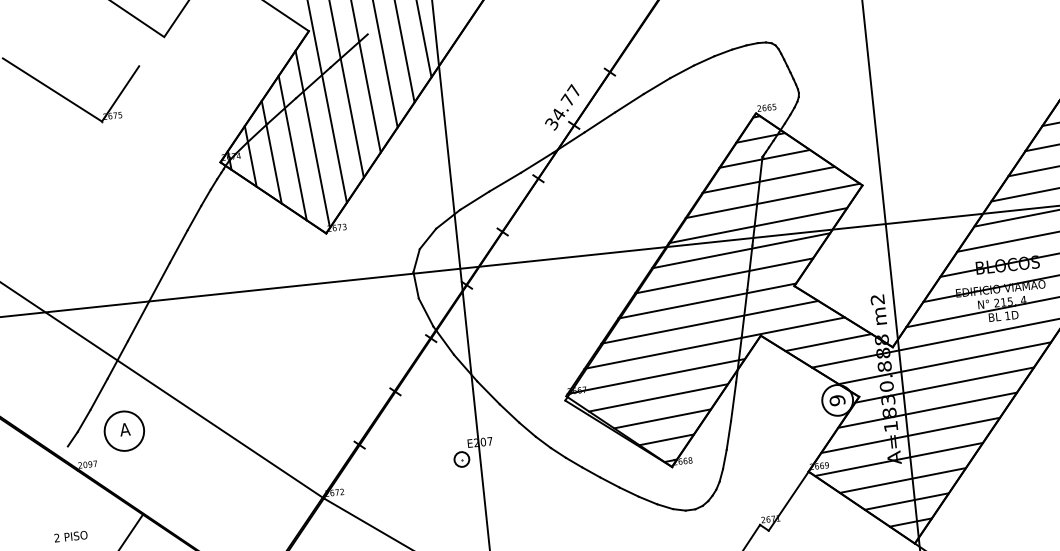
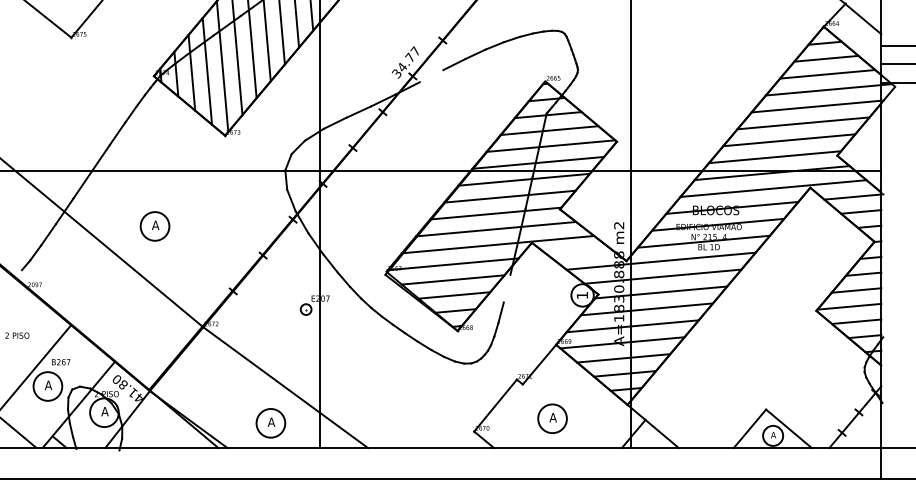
line: (599, 122) -> (431, 76), removed
line: (828, 342) -> (580, 252), removed
text: (837, 400) -> (582, 295), 9 -> 1
line: (732, 401) -> (506, 288), removed
part: (123, 431) -> (154, 226), moved

